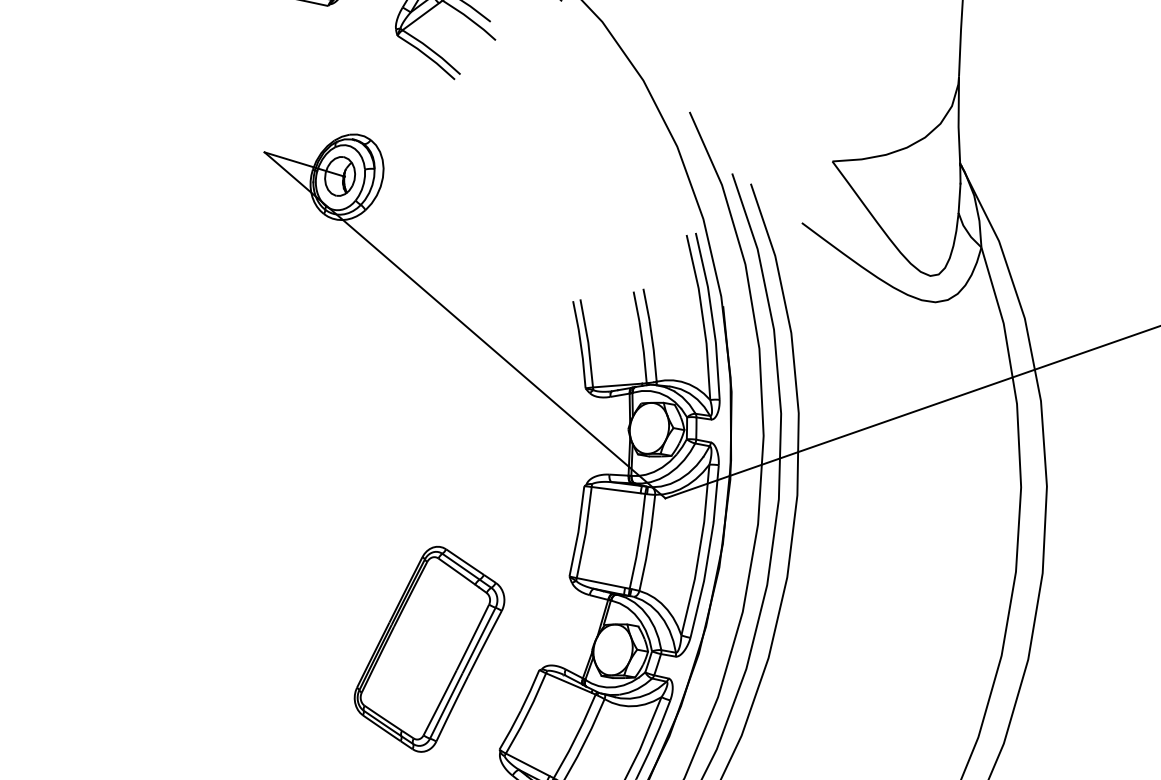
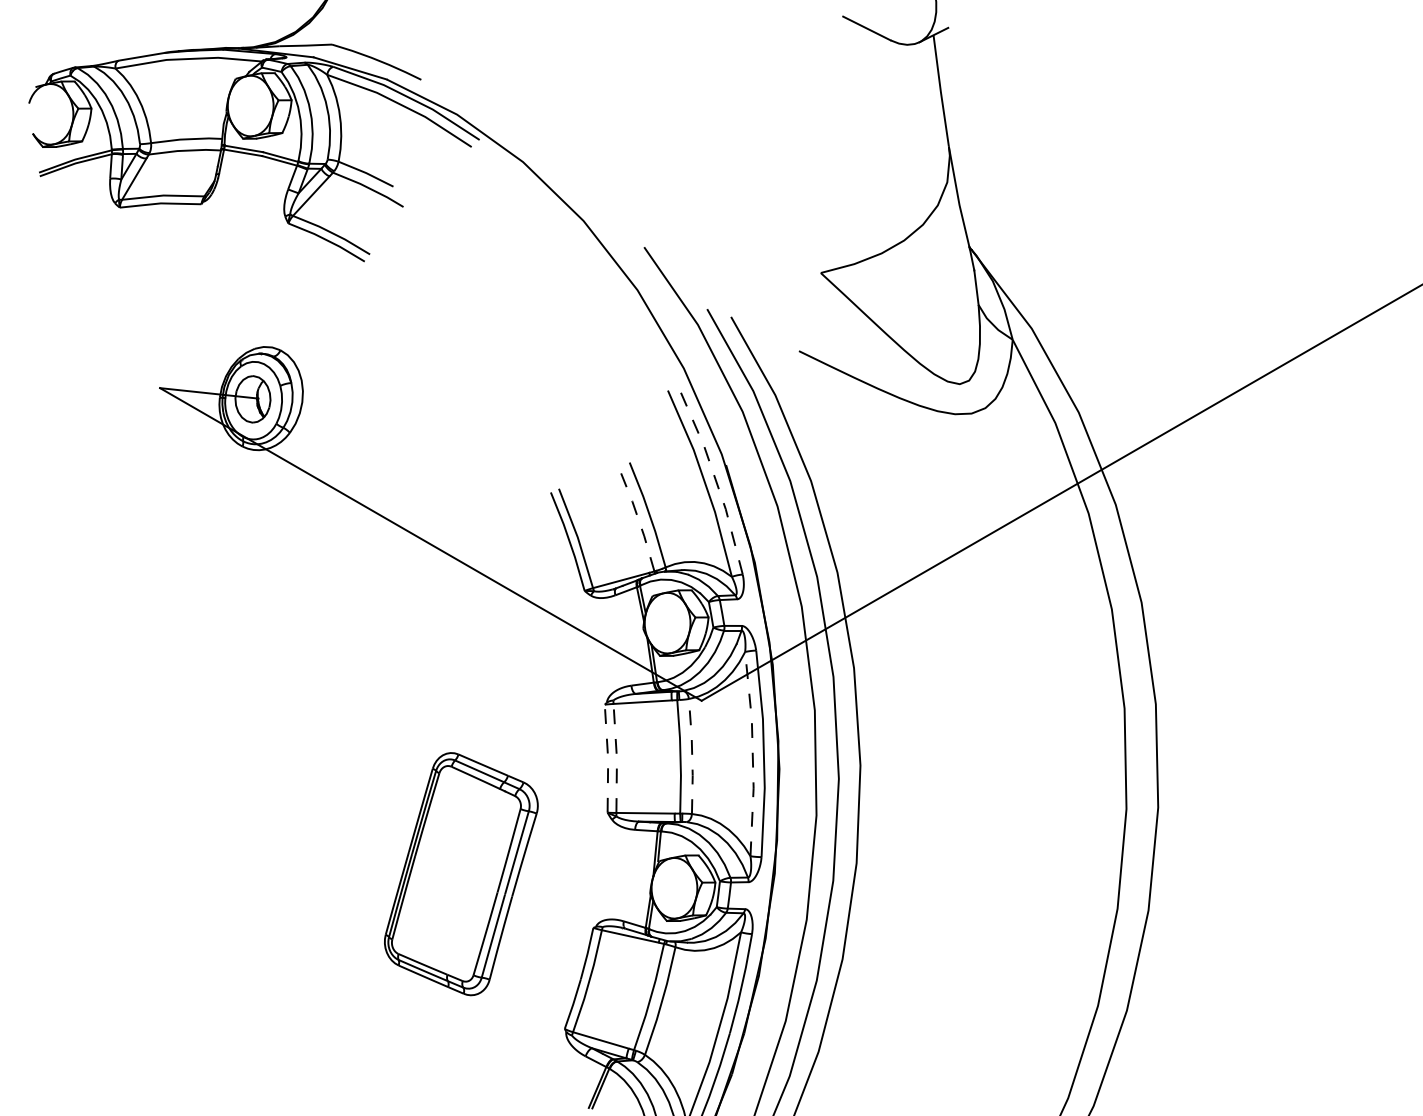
line: (712, 315) -> (715, 478), solid -> dashed
line: (641, 336) -> (638, 518), solid -> dashed
line: (578, 532) -> (608, 759), solid -> dashed
line: (585, 532) -> (616, 758), solid -> dashed
line: (649, 542) -> (692, 755), solid -> dashed
line: (699, 550) -> (752, 753), solid -> dashed
part: (429, 649) -> (461, 874), moved

